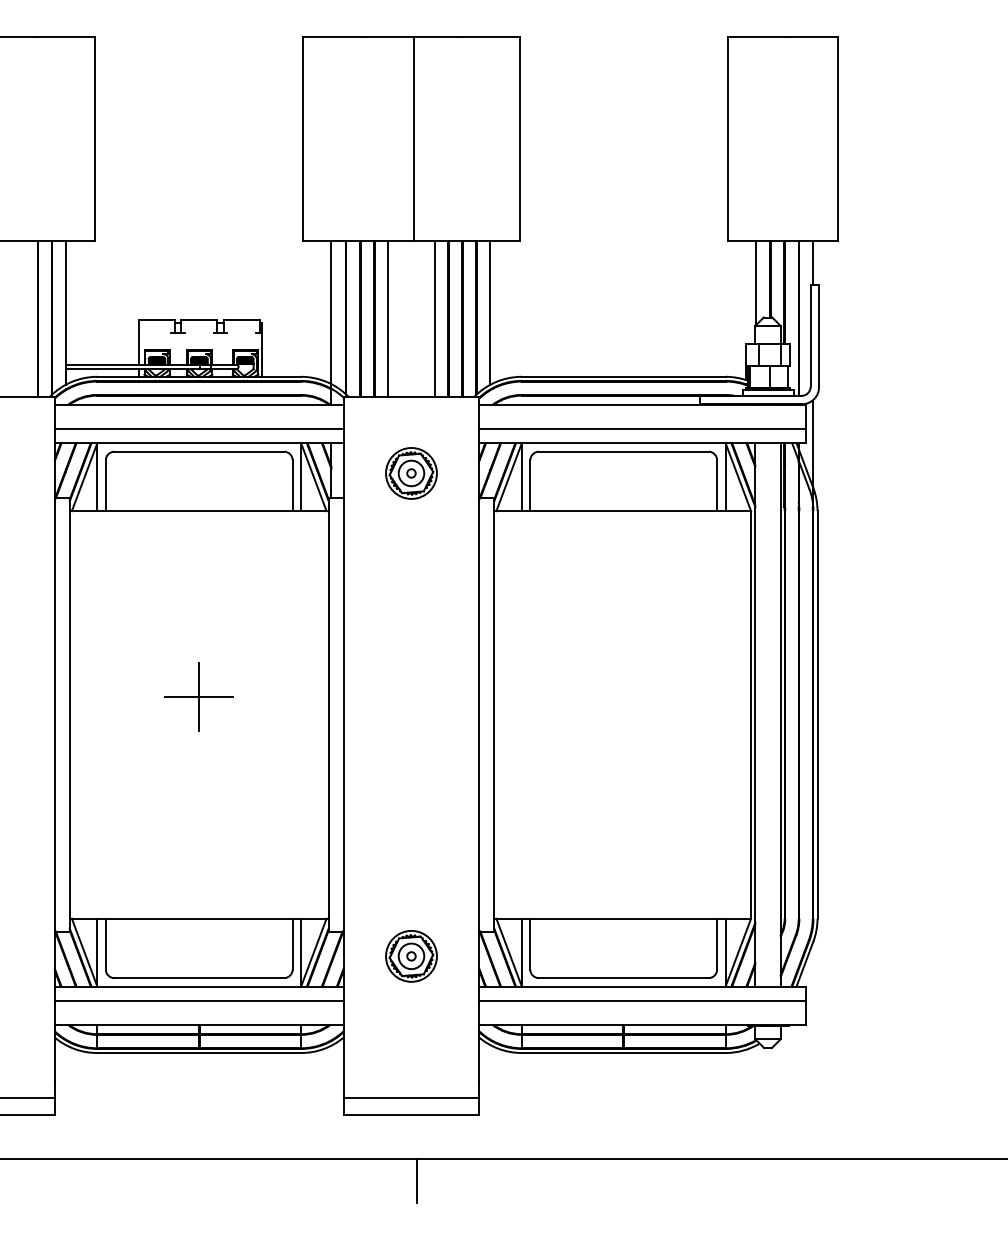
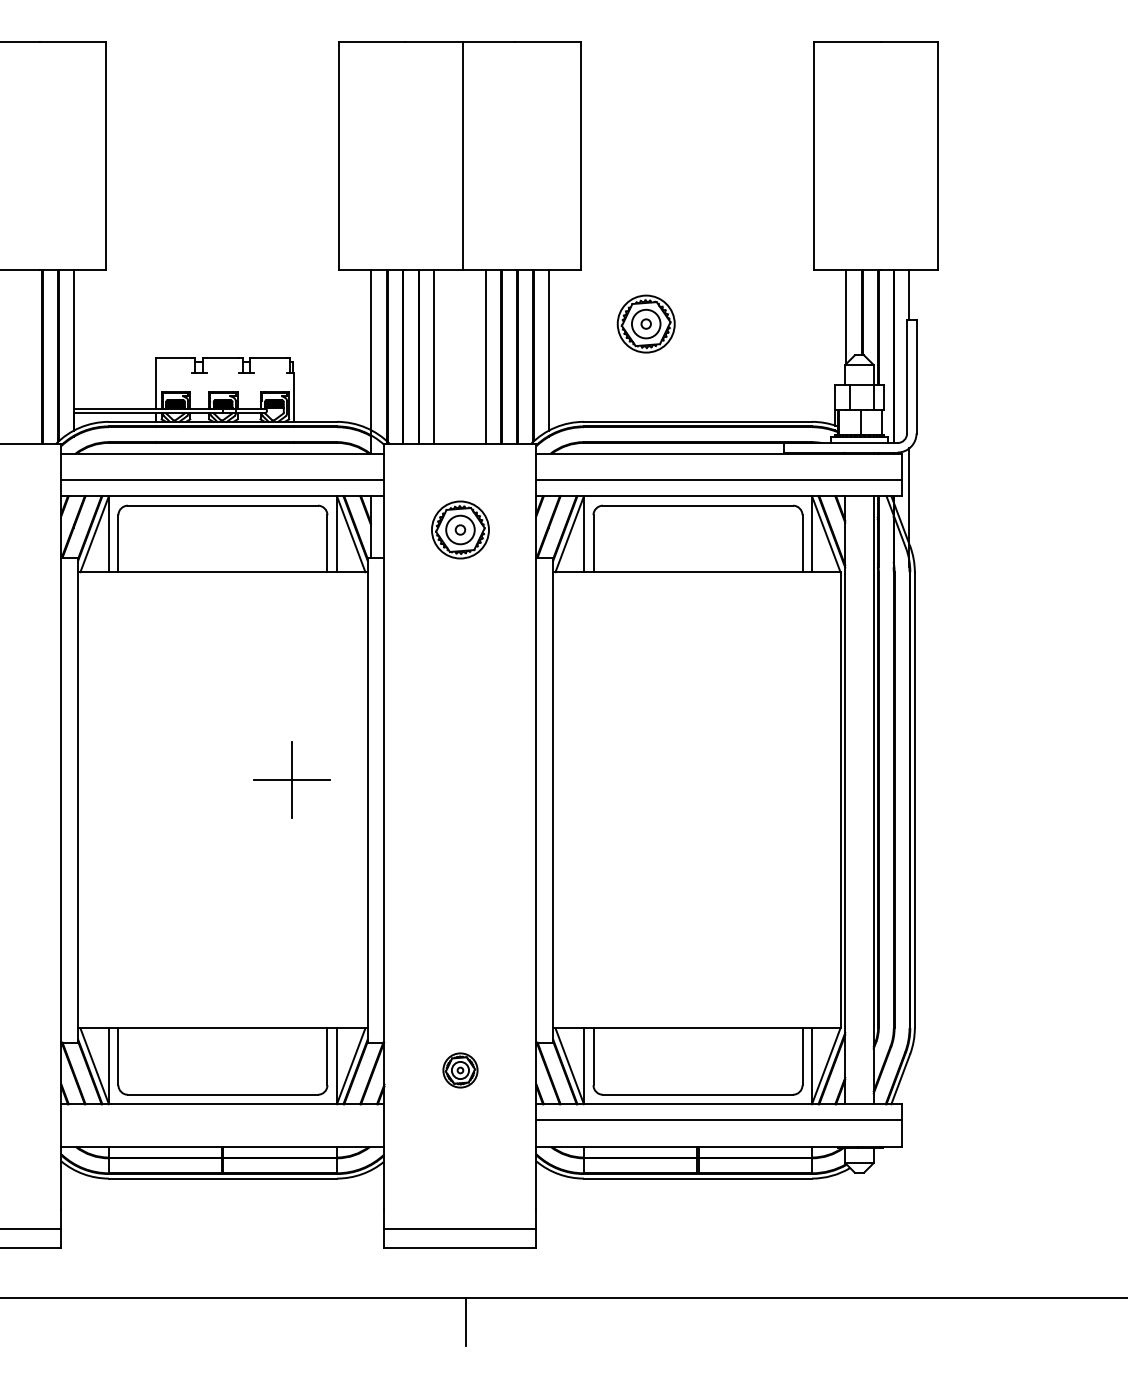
part: (577, 289) -> (646, 324), added
part: (198, 696) -> (291, 779), moved
part: (411, 956) -> (460, 1070), size x0.6
line: (198, 1000) -> (222, 1119), removed

